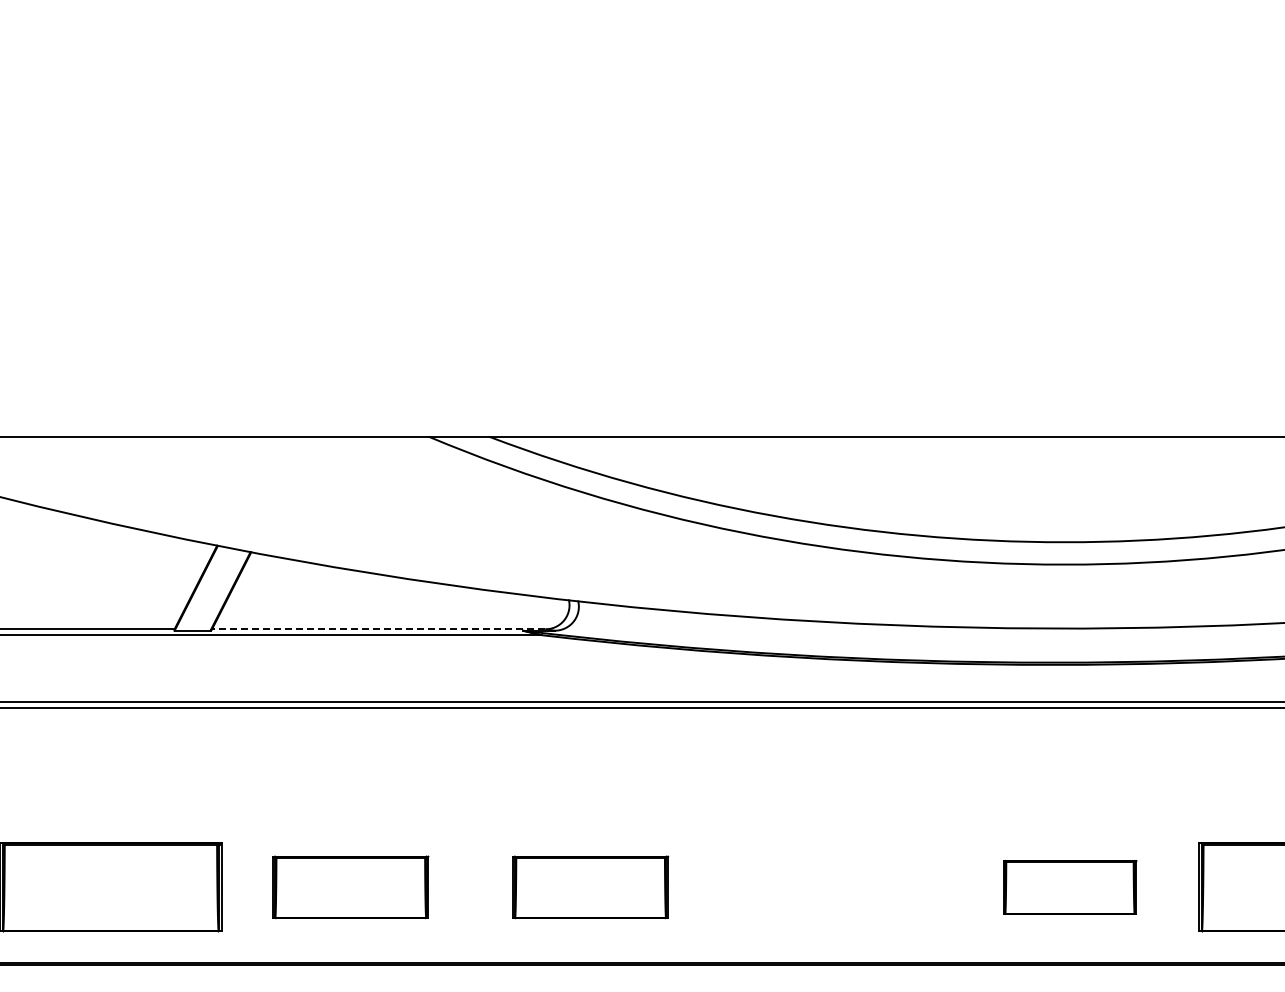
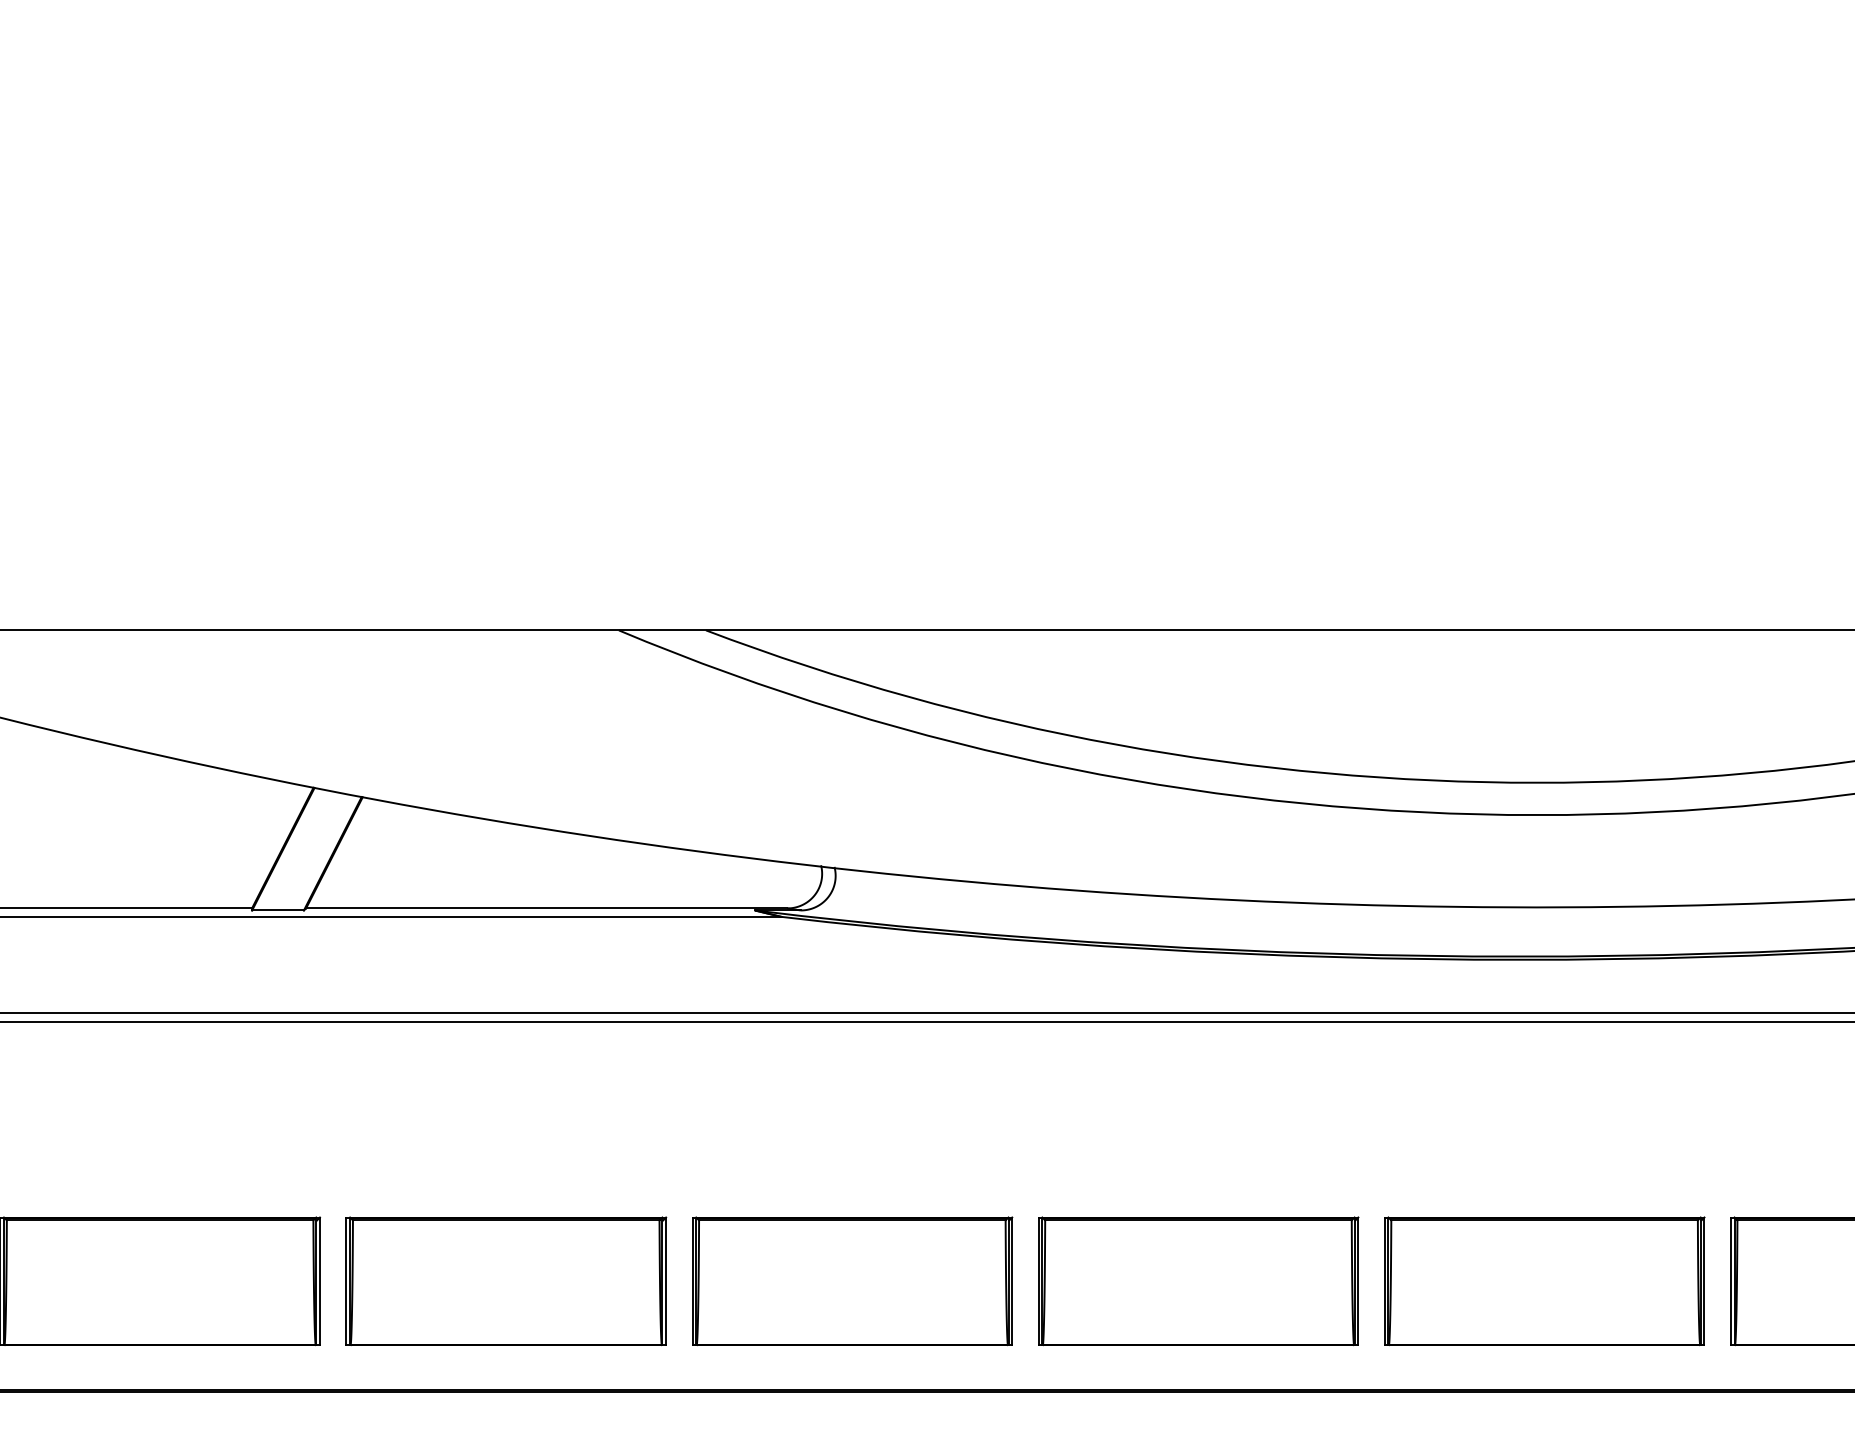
line: (378, 629) -> (546, 908), dashed -> solid
part: (350, 887) -> (505, 1281), size x1.43
part: (590, 887) -> (852, 1281), size x1.43
part: (829, 887) -> (1197, 1281), added
part: (1069, 887) -> (1543, 1281), size x1.67

